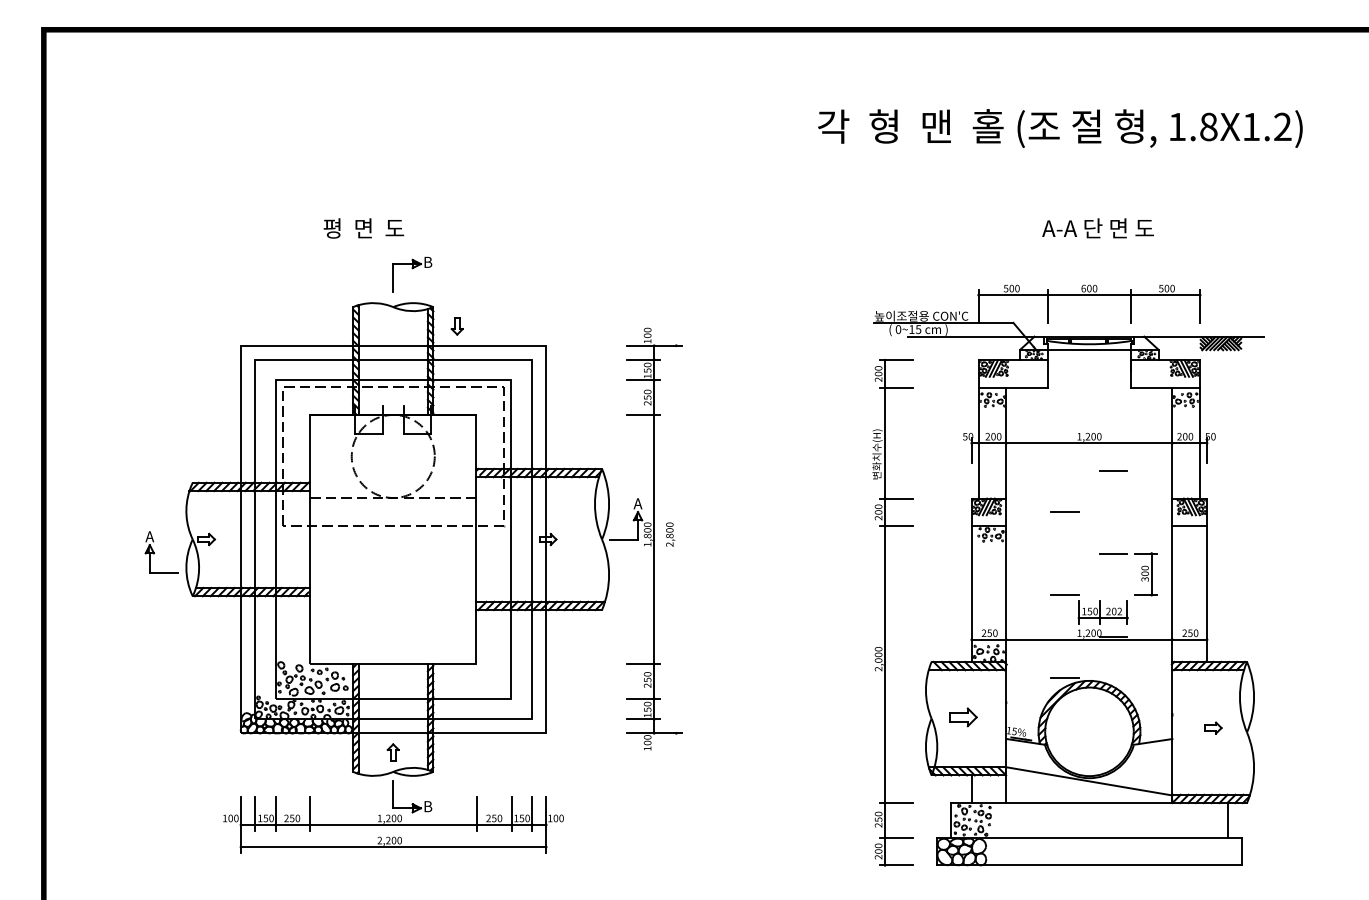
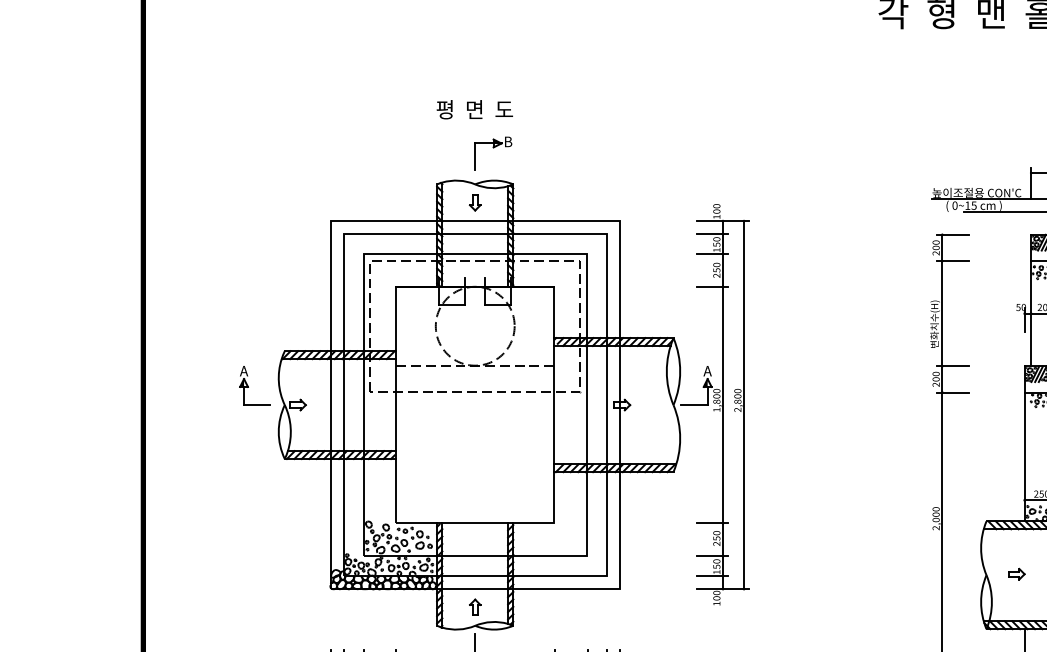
text: (363, 228) -> (474, 109), moved
part: (456, 326) -> (474, 202), moved
line: (676, 539) -> (744, 405), added
part: (154, 552) -> (248, 386), moved
part: (963, 717) -> (1016, 574), size x0.62

